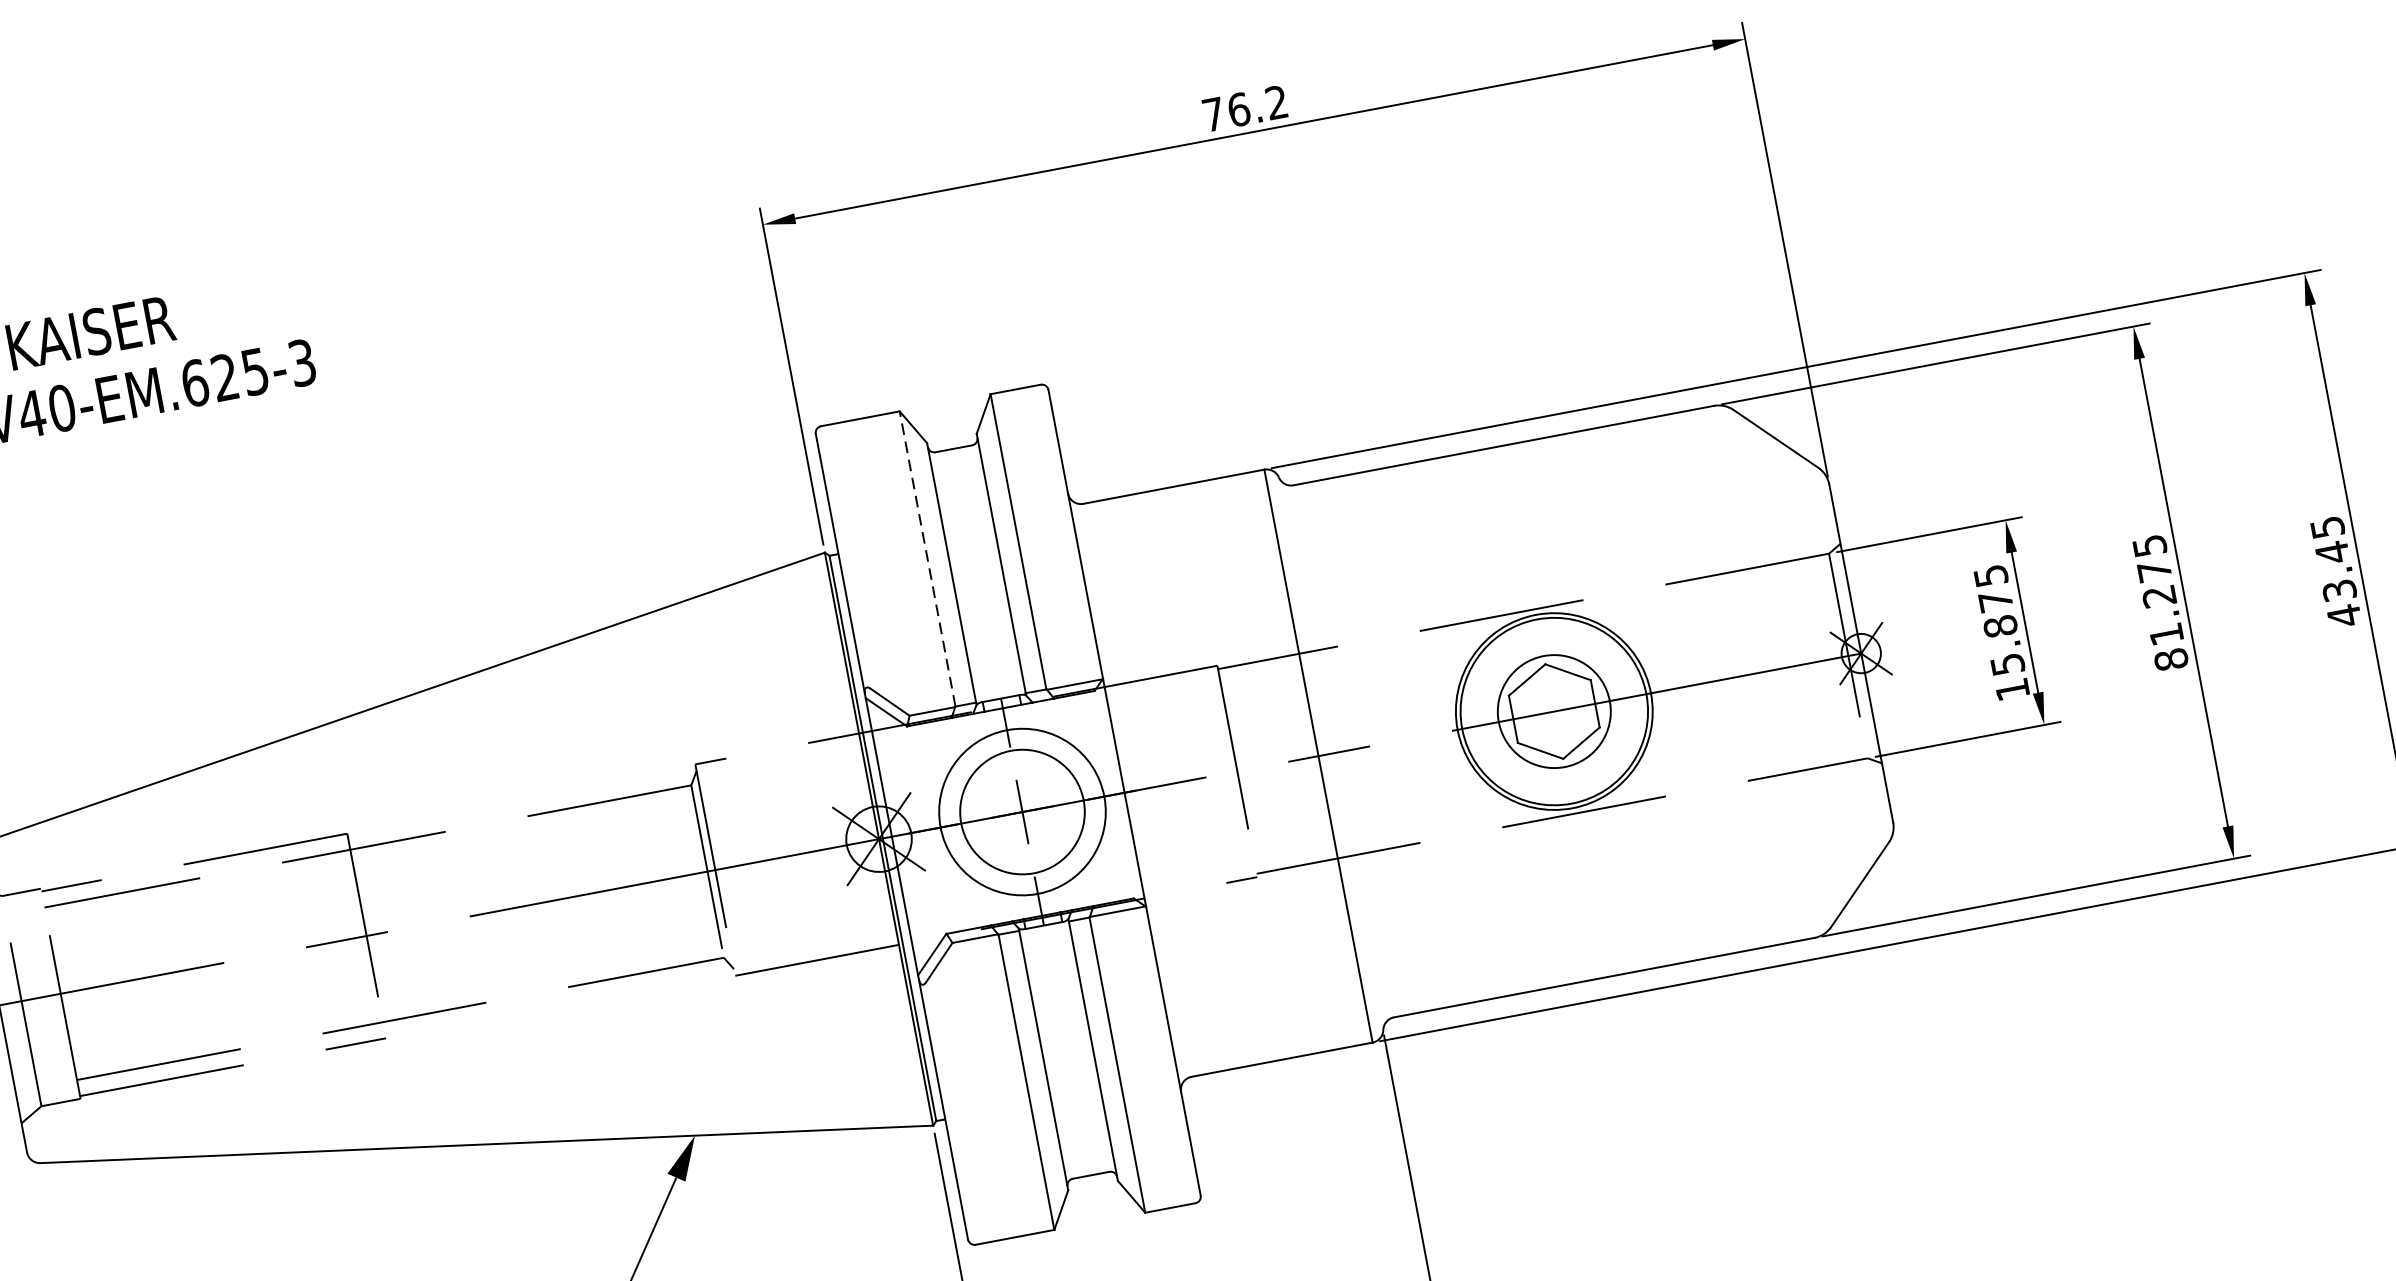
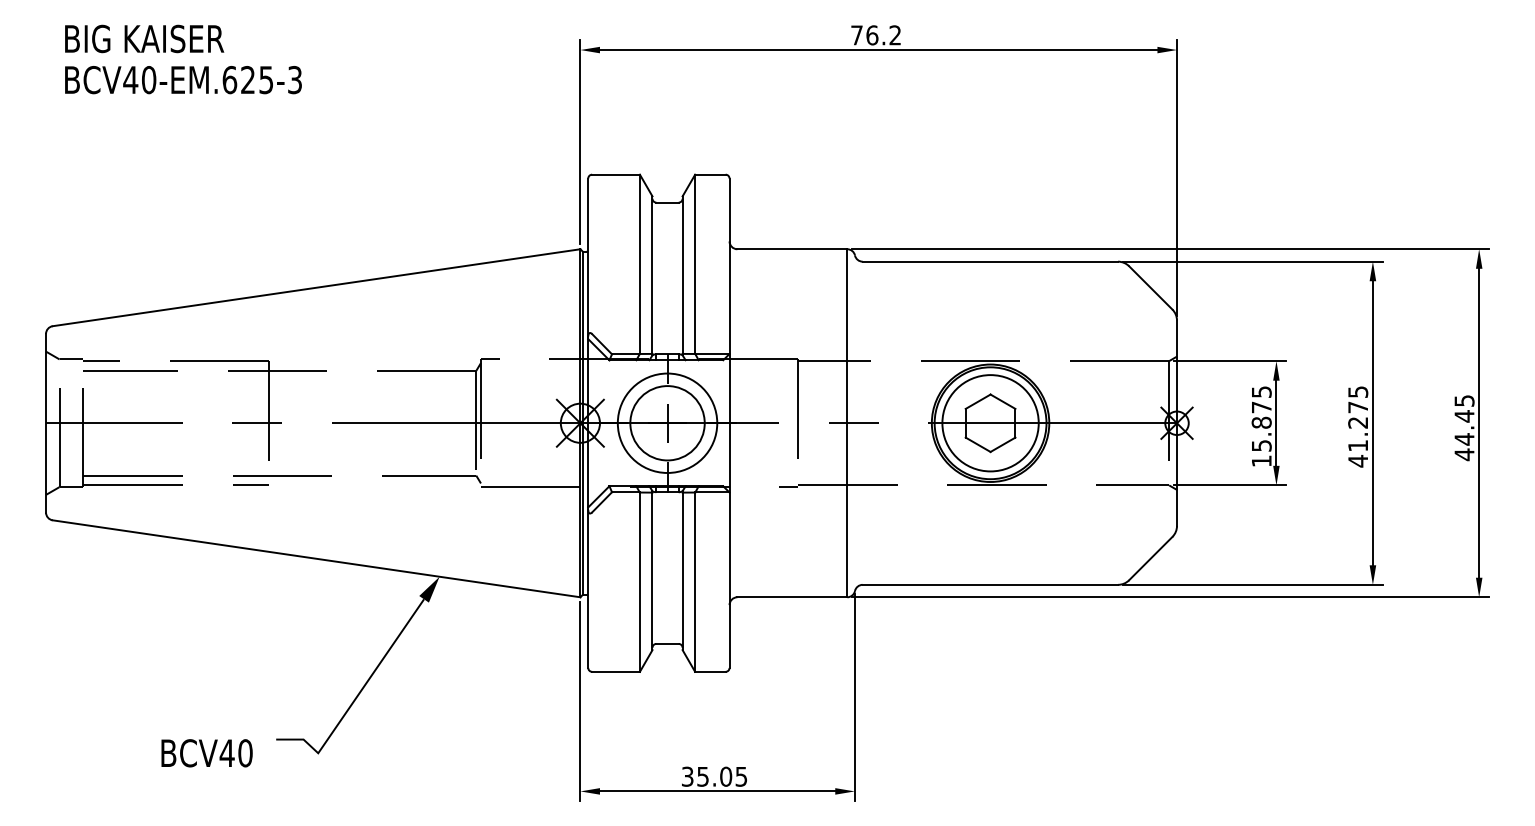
line: (926, 559) -> (639, 264), dashed -> solid
text: (2339, 590) -> (1464, 439), 43.45 -> 44.45
text: (2171, 658) -> (1358, 460), 81.275 -> 41.275
circle: (1554, 711) -> (990, 423), size x1.43

